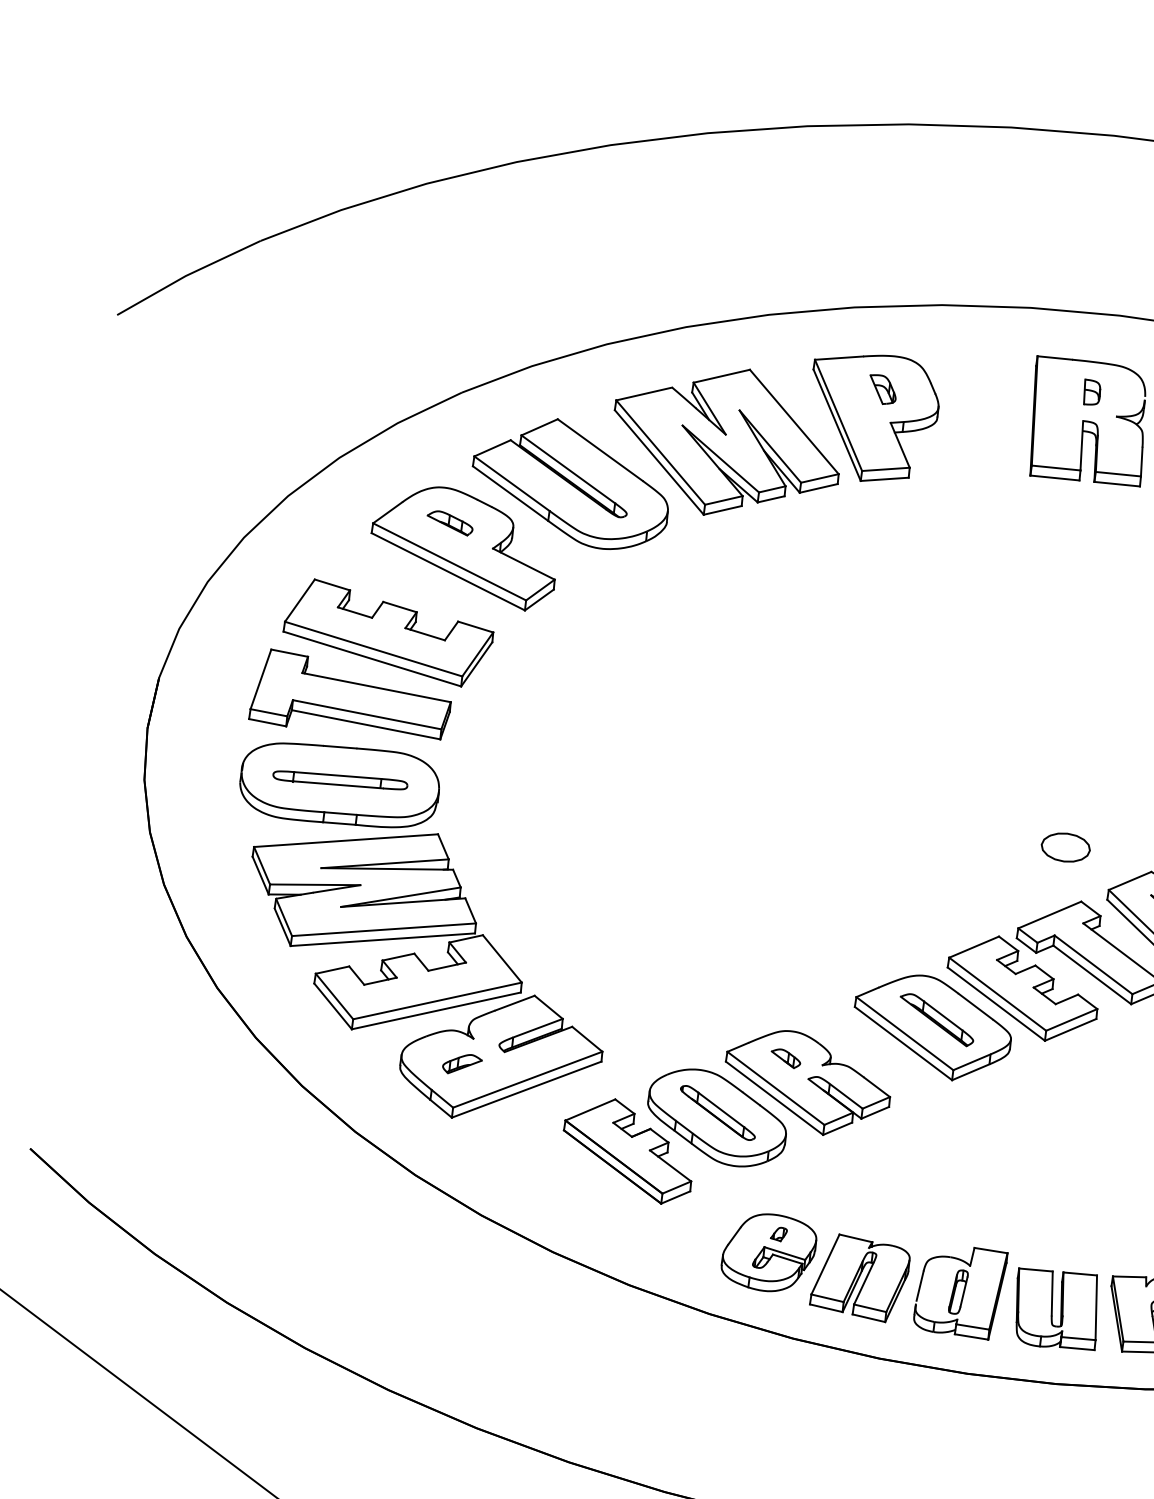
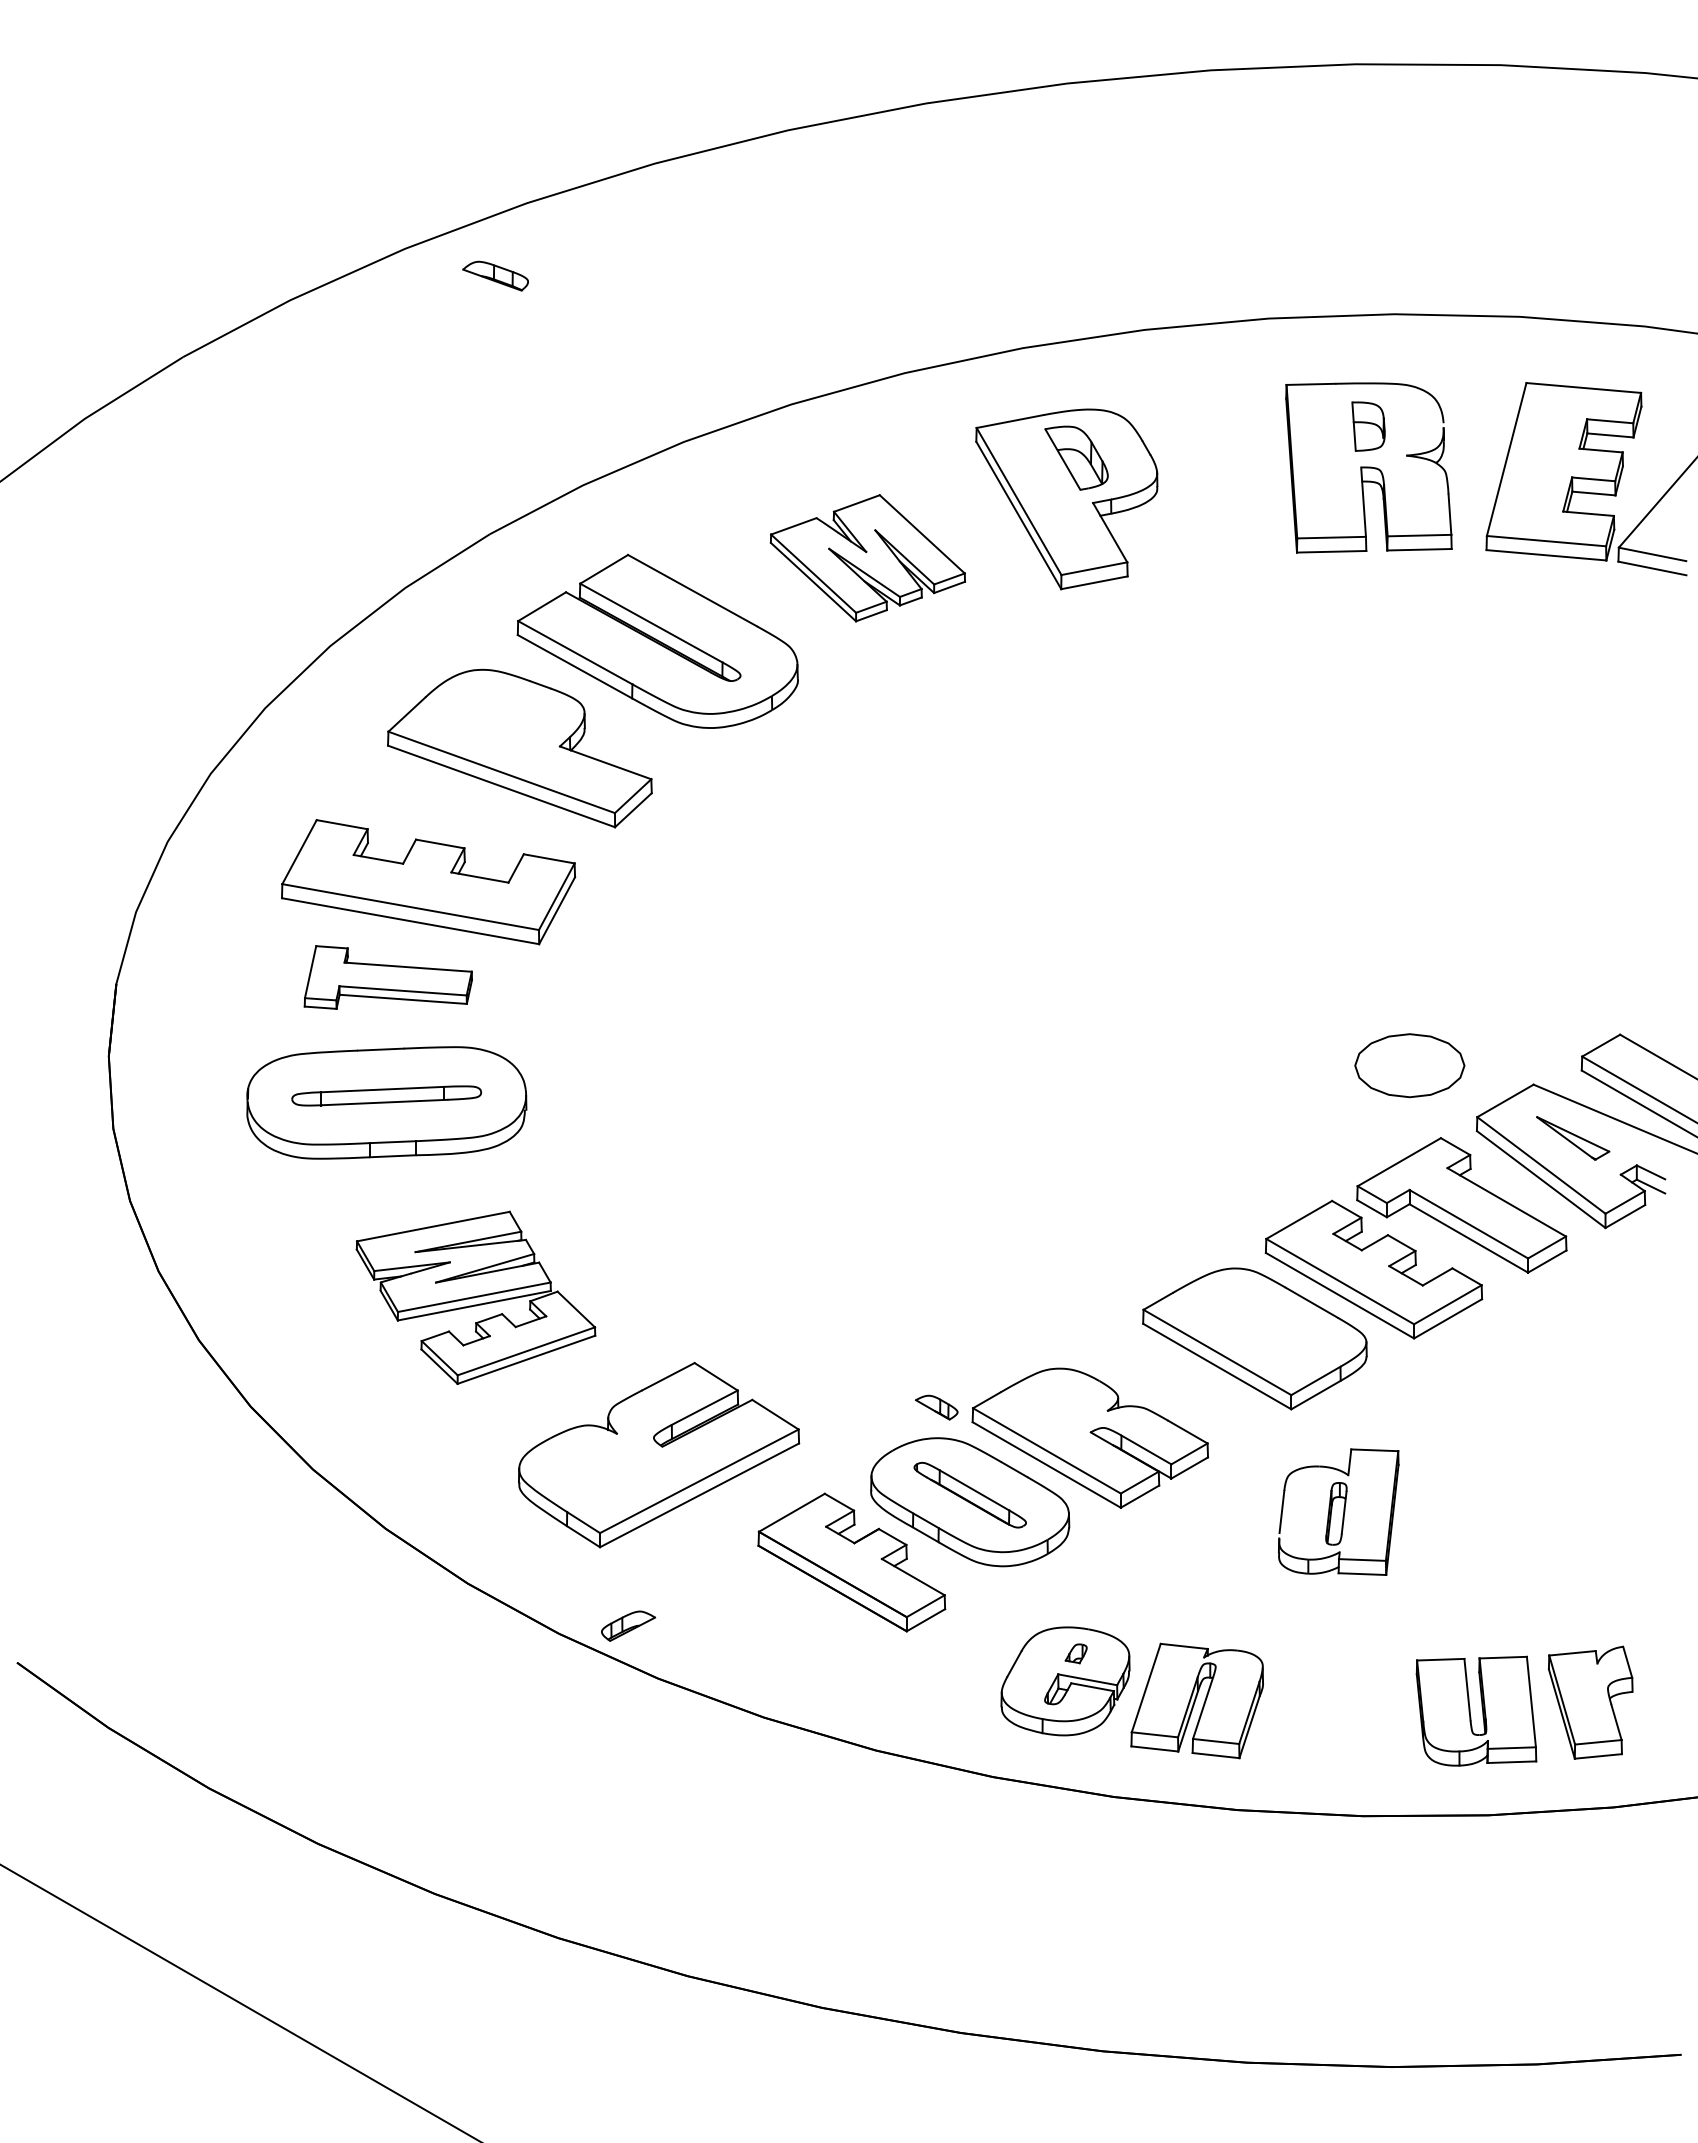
part: (882, 389) -> (1075, 458), size x1.6
part: (1091, 392) -> (1368, 426), size x1.4
part: (726, 442) -> (867, 558), size x0.6
part: (450, 522) -> (495, 275), moved
part: (351, 696) -> (388, 977), size x0.6
part: (1066, 846) -> (1410, 1064), size x1.6
part: (385, 930) -> (475, 1297), size x0.6
part: (936, 1019) -> (1259, 1327), removed
part: (785, 1058) -> (936, 1407), moved
part: (462, 1063) -> (628, 1625), moved
part: (960, 1290) -> (1338, 1511), moved

